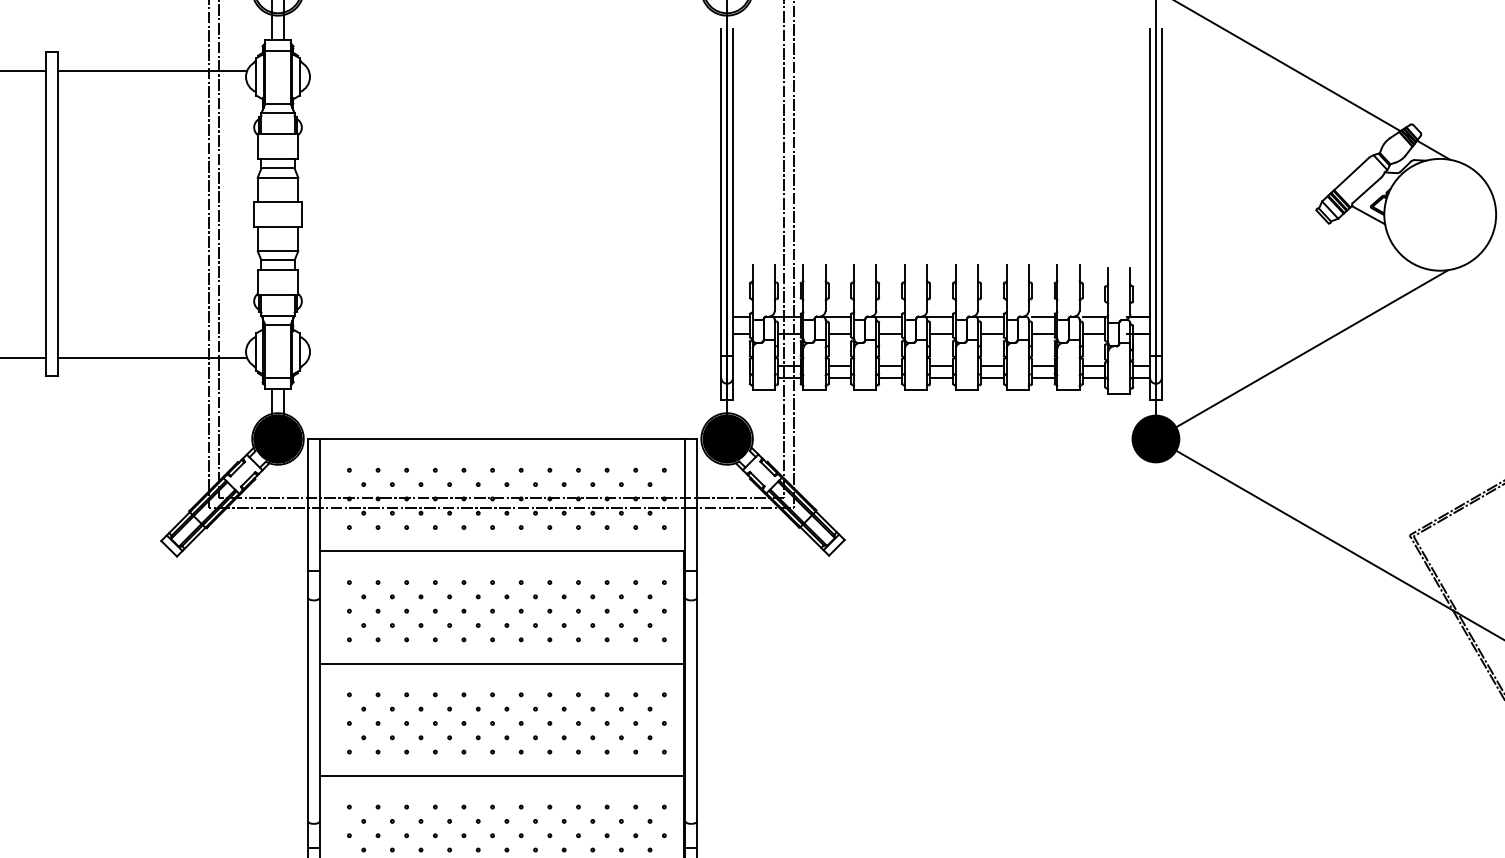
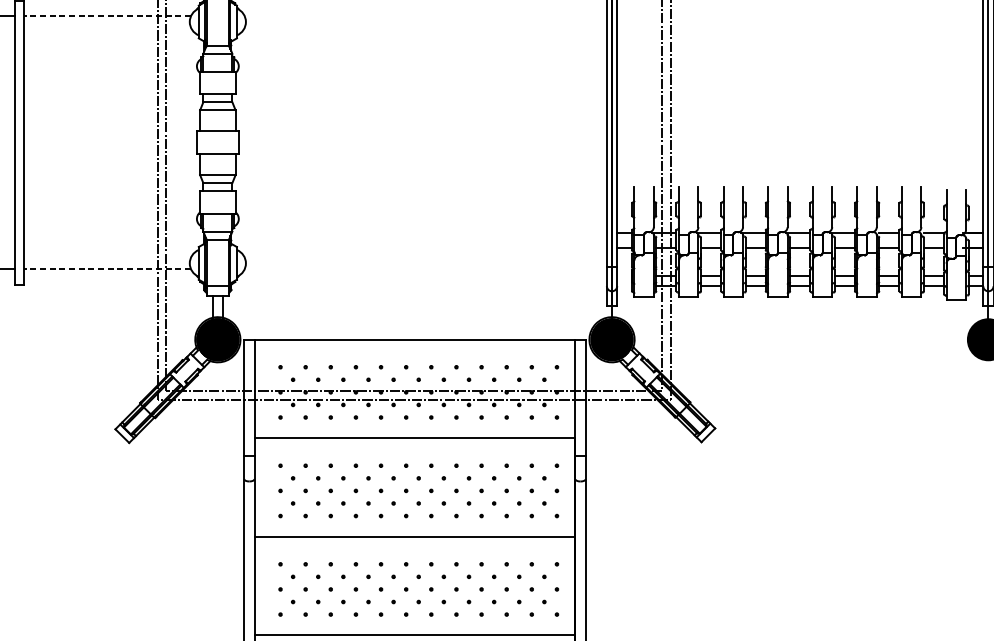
line: (152, 70) -> (107, 16), solid -> dashed
line: (152, 358) -> (107, 269), solid -> dashed

